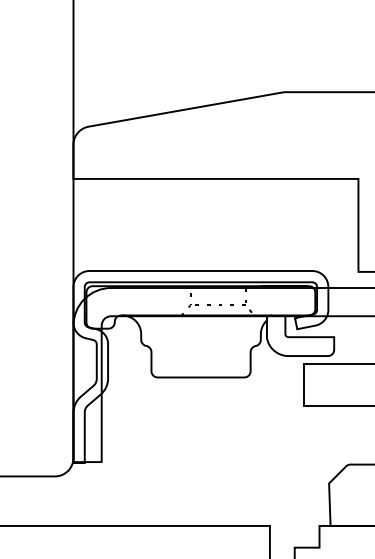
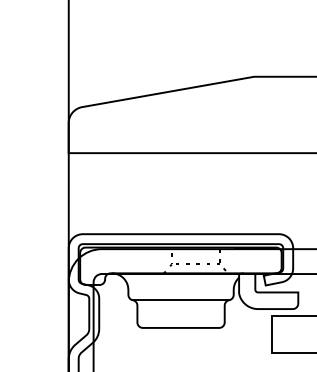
line: (200, 346) -> (180, 300), added

